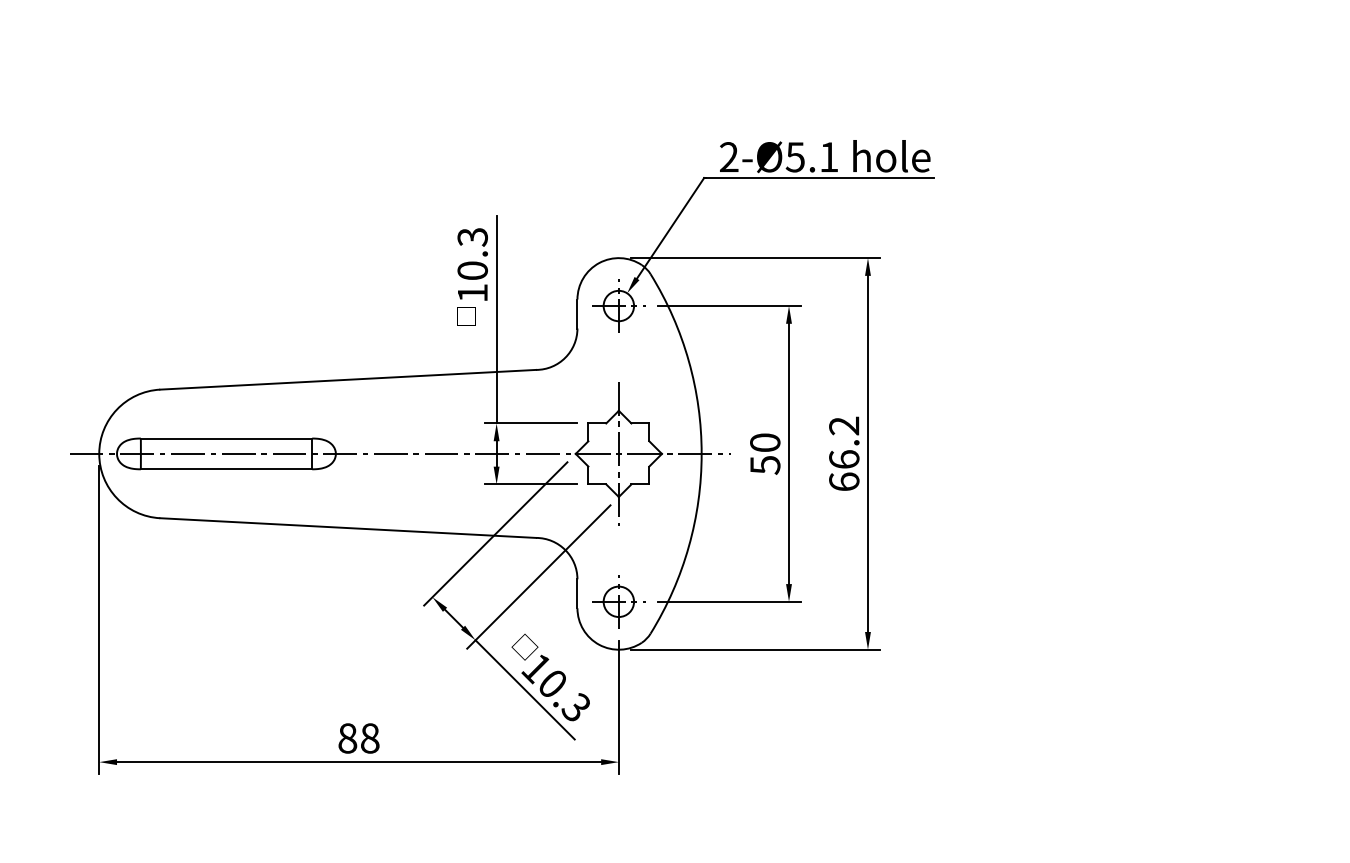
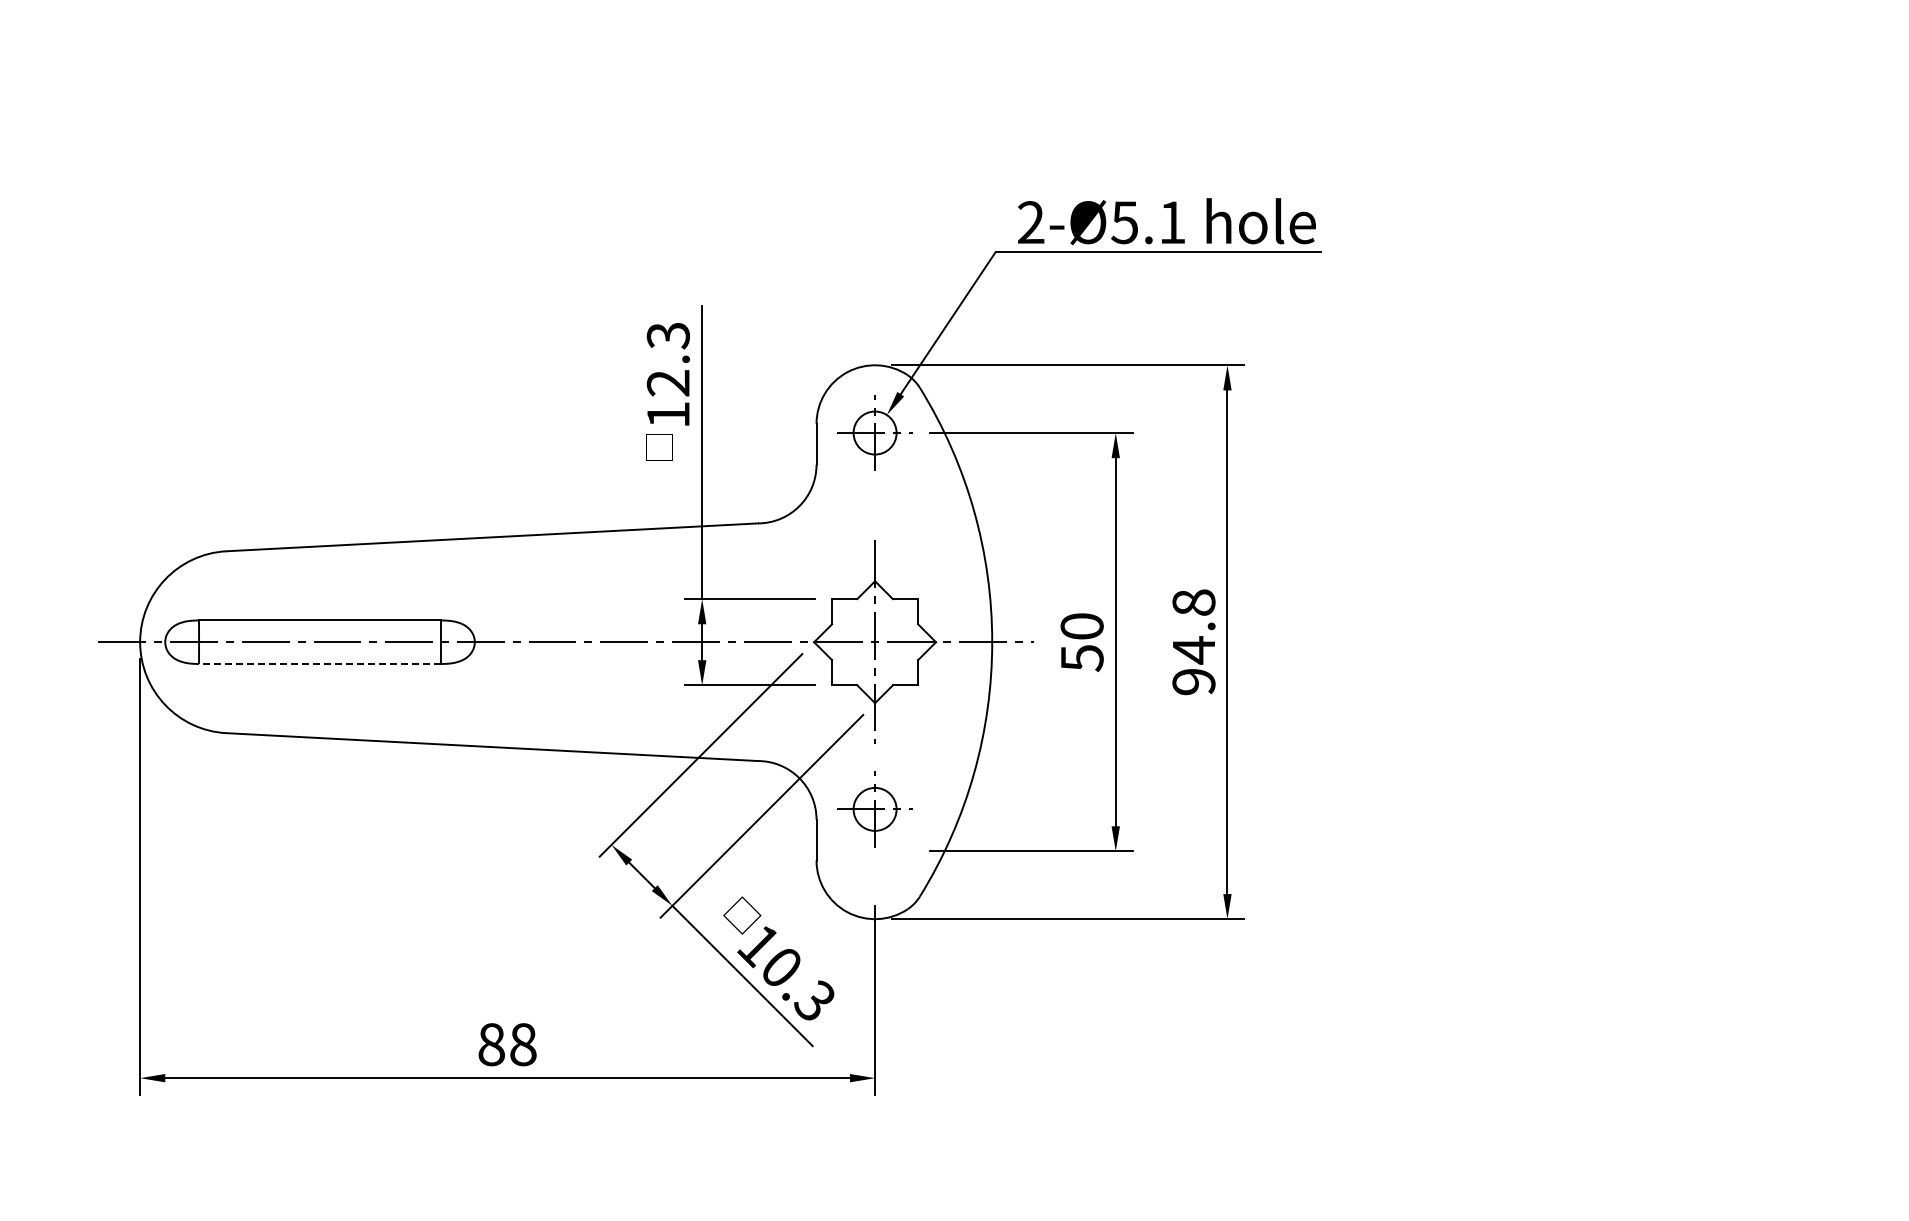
text: (472, 271) -> (668, 383), 10.3 -> 12.3
text: (843, 454) -> (1193, 642), 66.2 -> 94.8
line: (226, 468) -> (319, 663), solid -> dashed
part: (618, 601) -> (874, 809), moved

